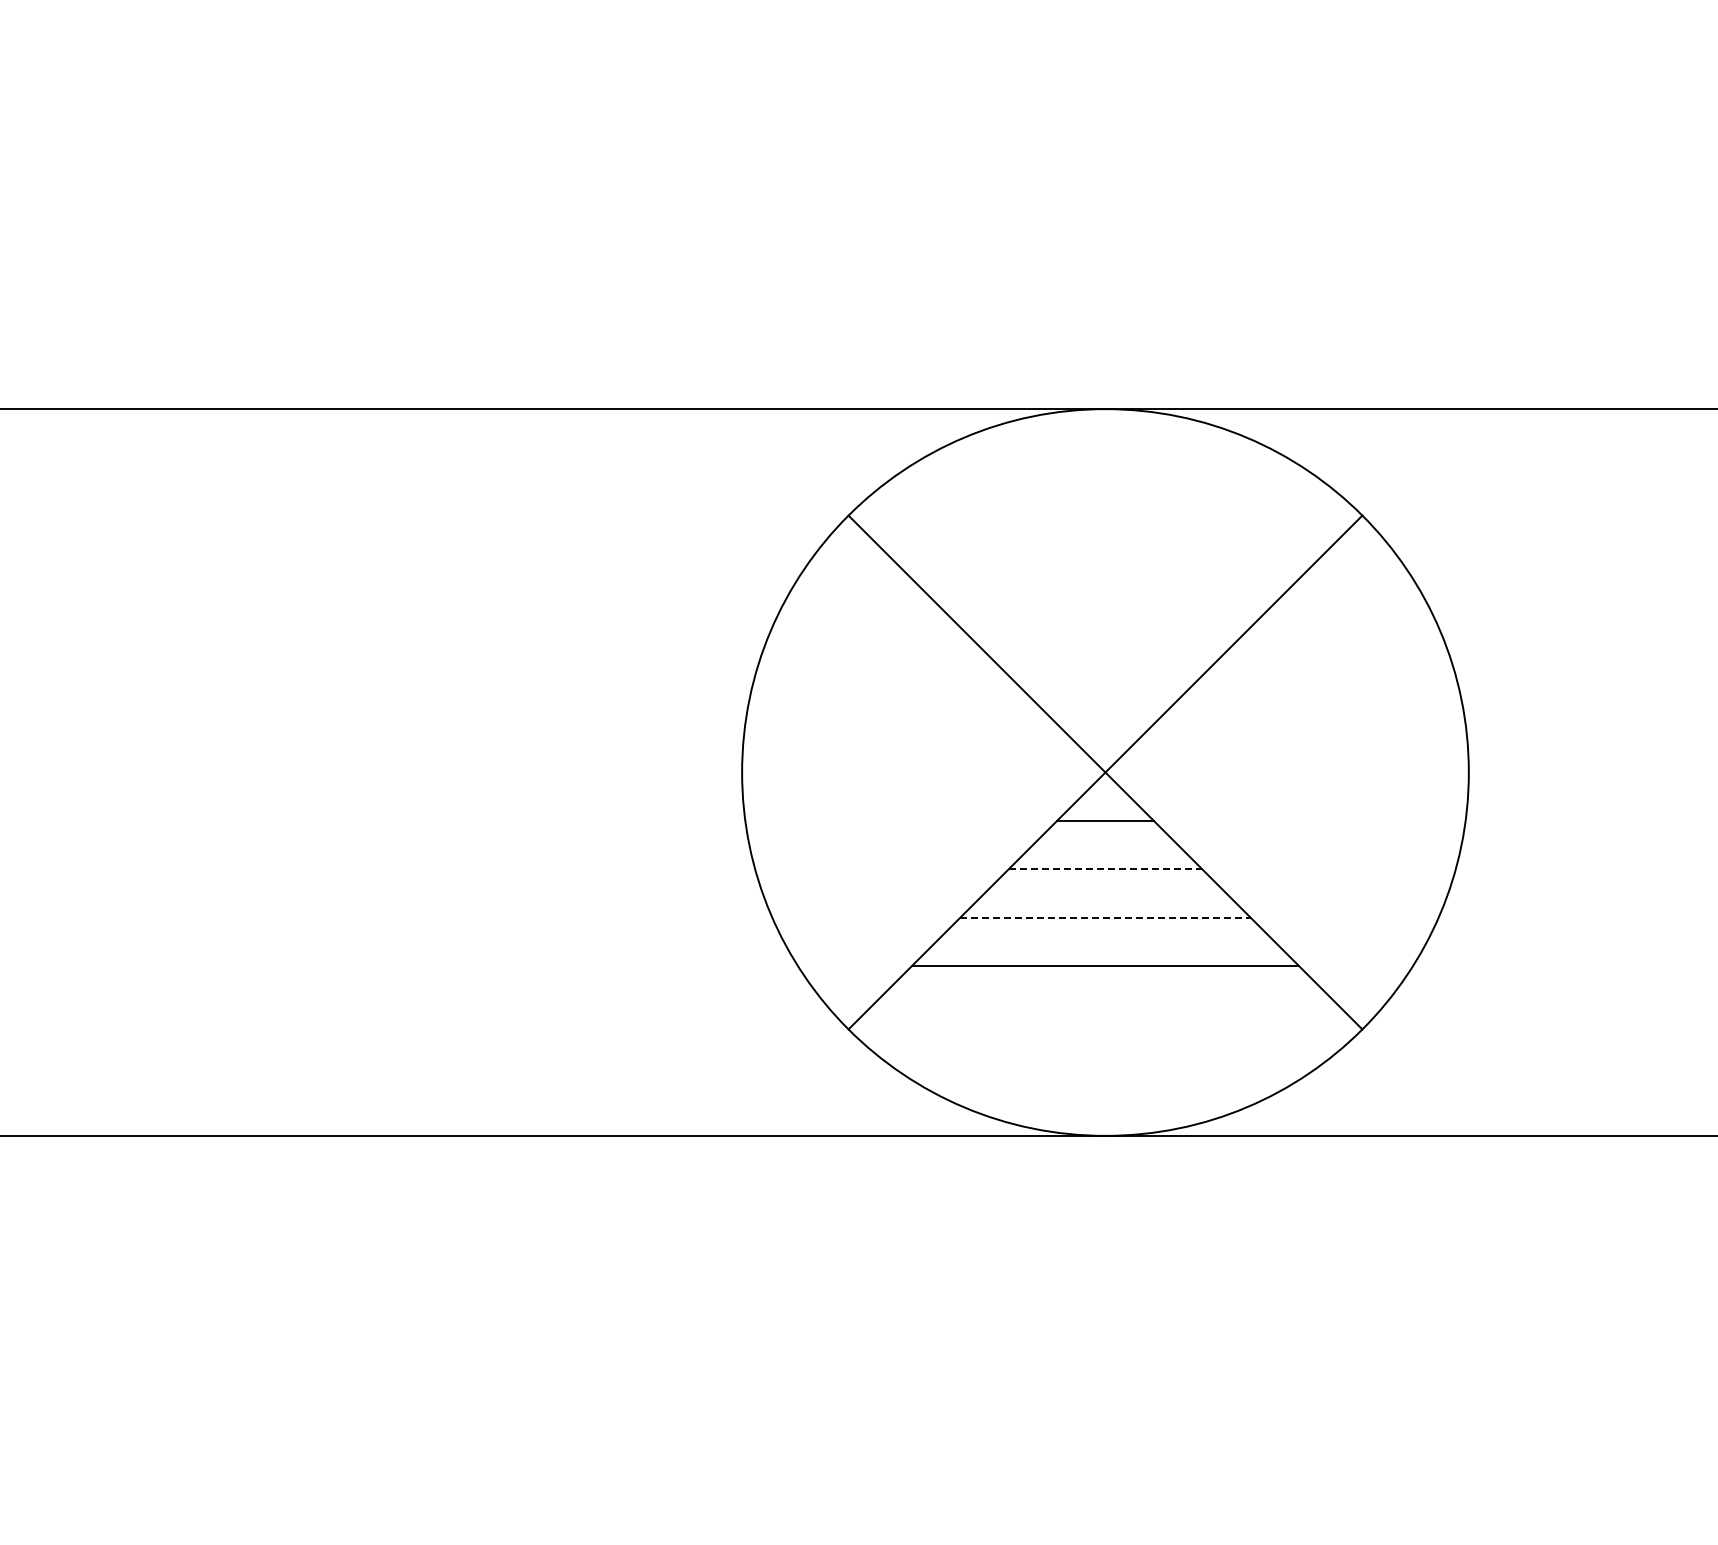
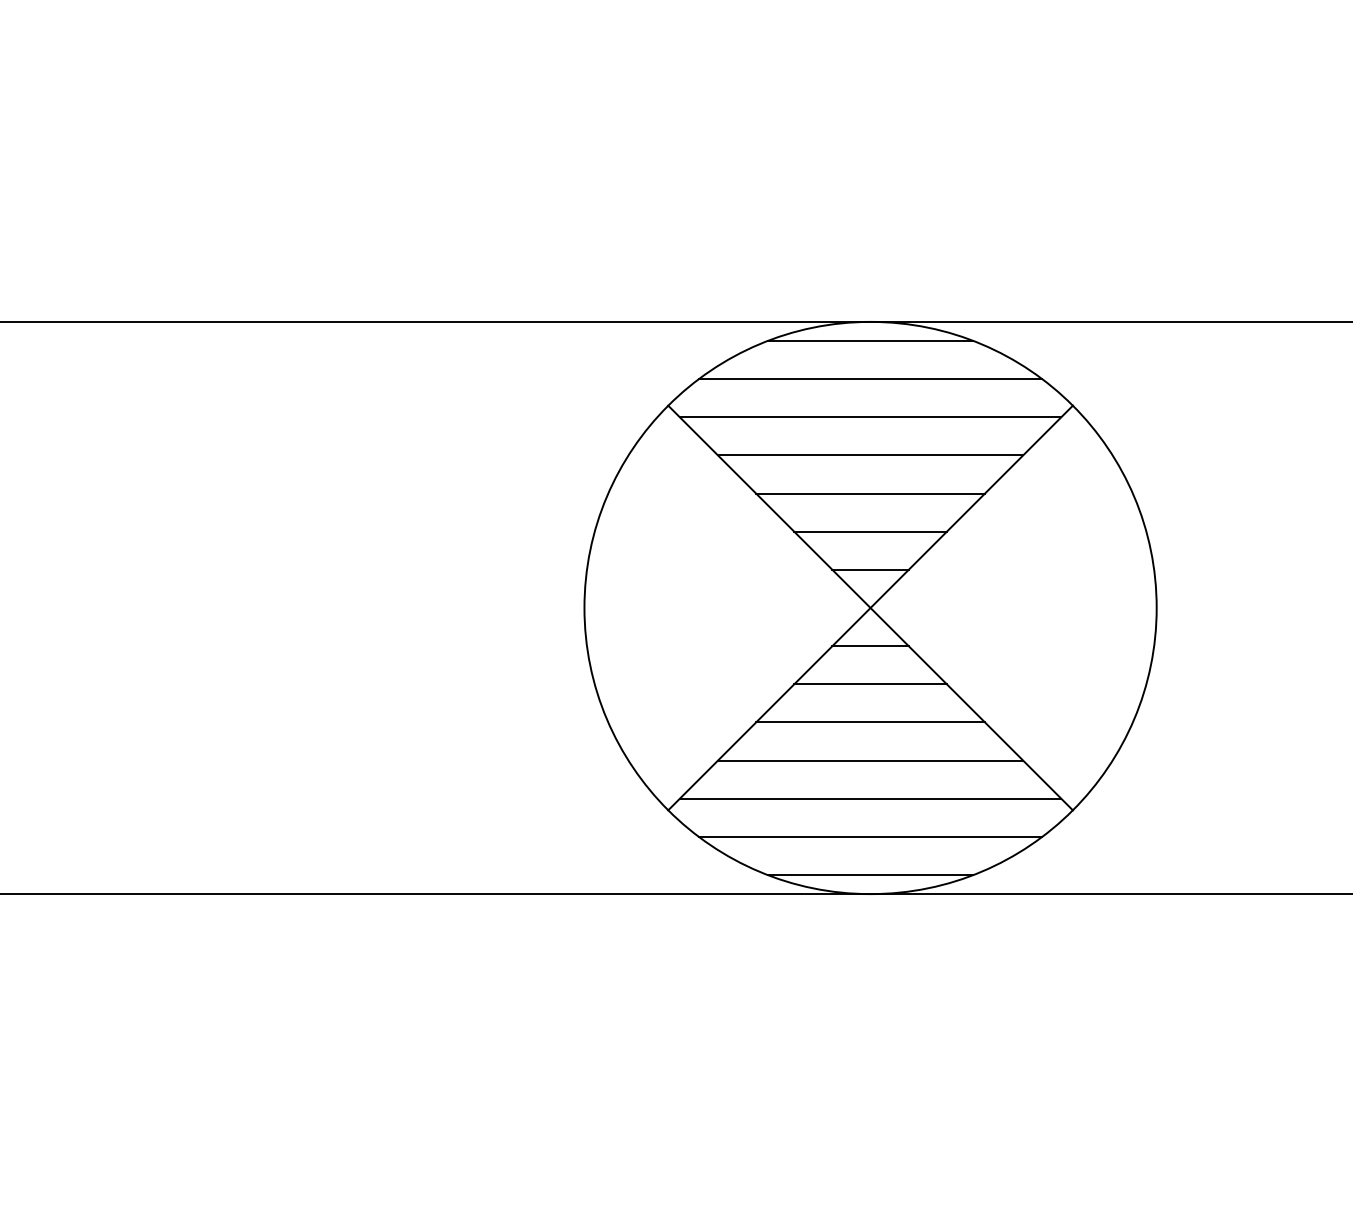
line: (1105, 433) -> (870, 341), added
line: (1105, 481) -> (870, 378), added
line: (1105, 530) -> (870, 417), added
line: (1105, 578) -> (870, 455), added
line: (1105, 627) -> (870, 493), added
line: (1105, 675) -> (870, 531), added
line: (1105, 724) -> (870, 570), added
line: (1105, 869) -> (870, 684), dashed -> solid
line: (1105, 917) -> (870, 722), dashed -> solid
line: (1105, 1014) -> (870, 798), added
line: (1105, 1063) -> (870, 837), added
line: (1105, 1111) -> (870, 874), added

